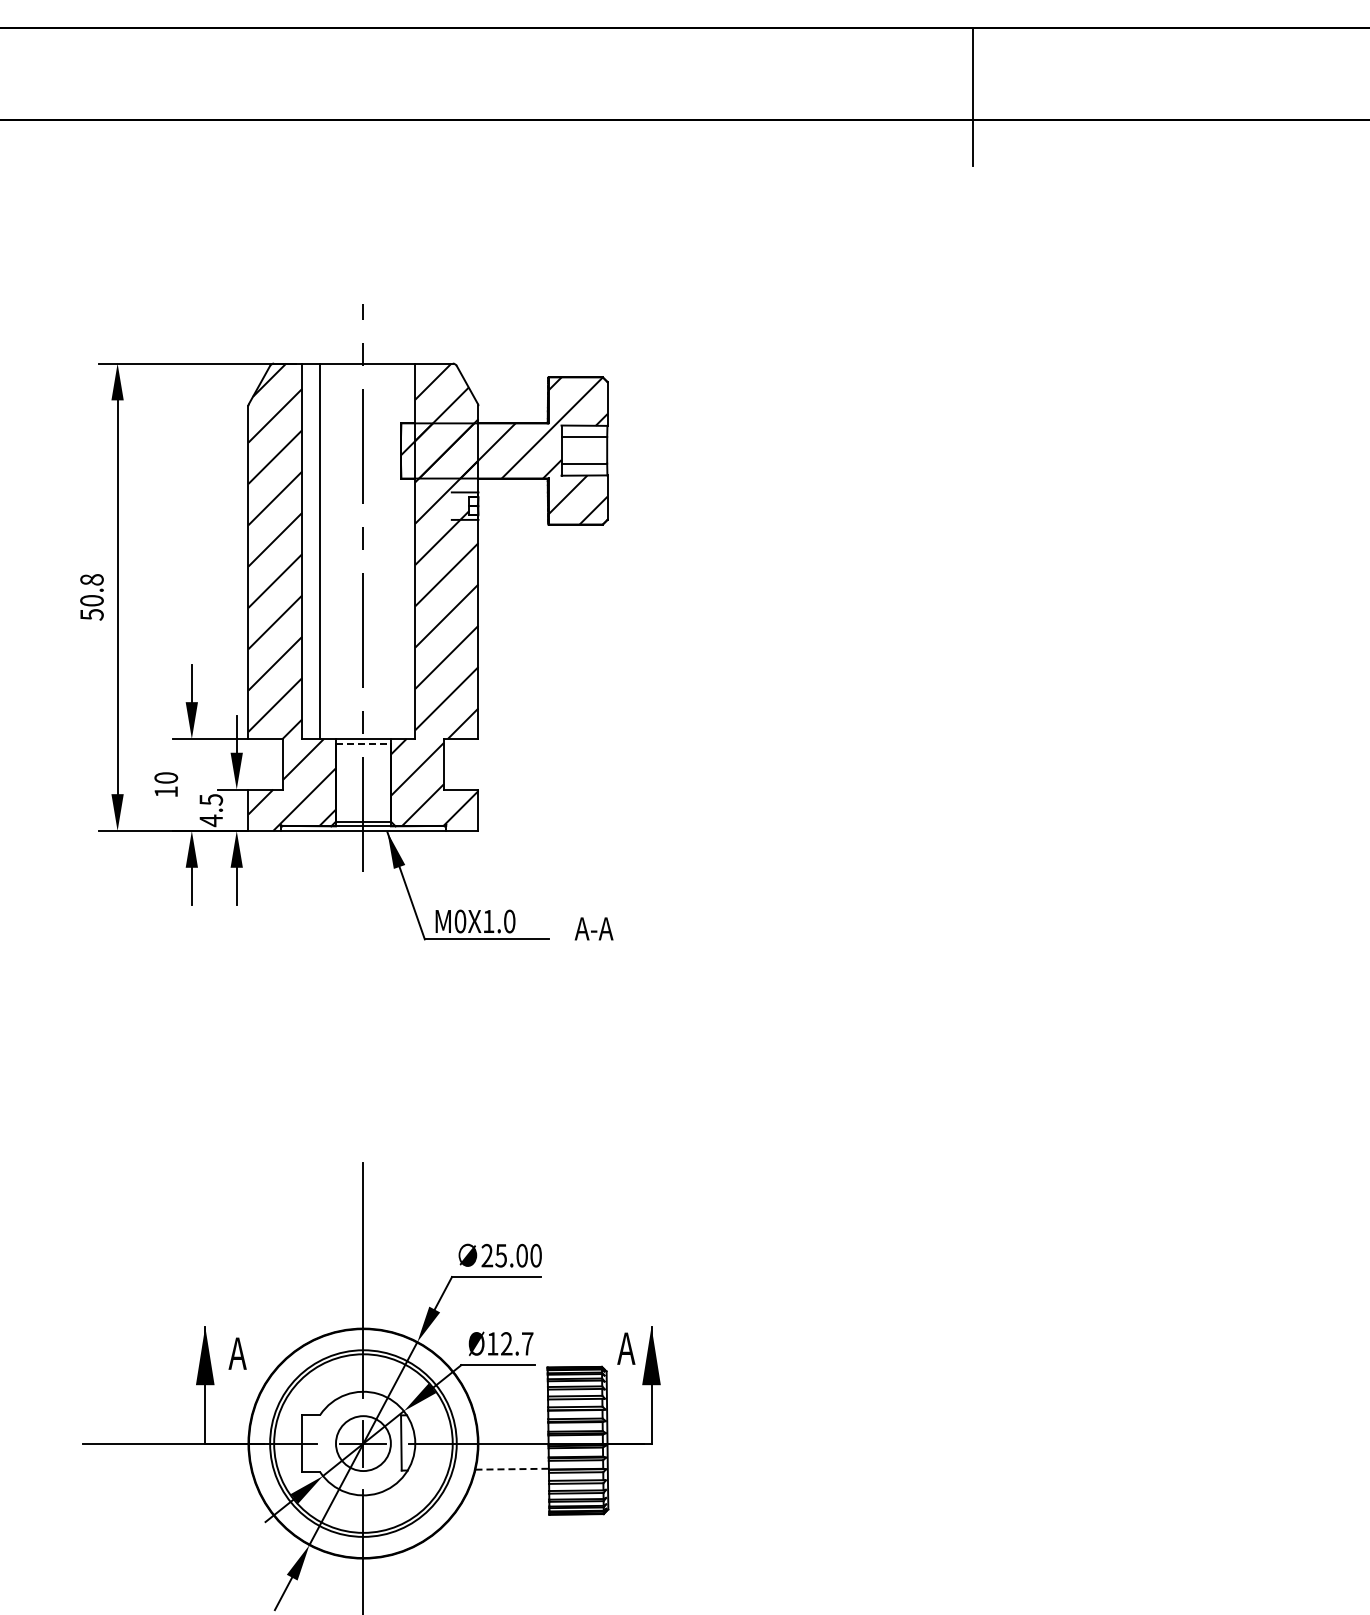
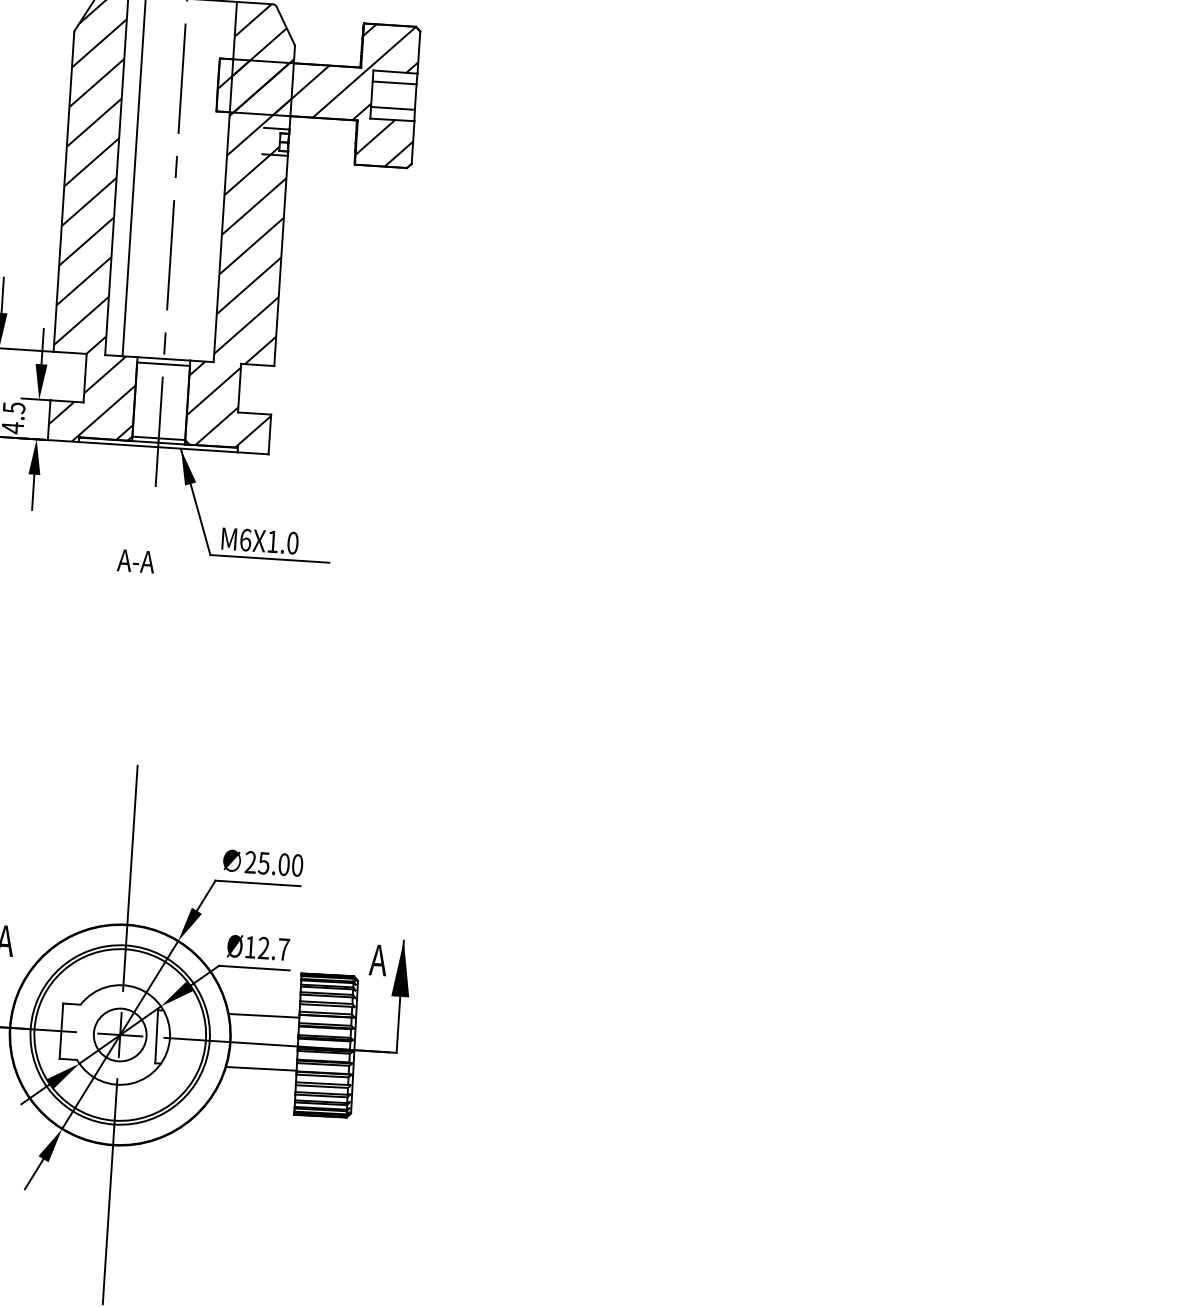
line: (363, 744) -> (163, 364), dashed -> solid
text: (460, 921) -> (245, 540), M0X1.0 -> M6X1.0
text: (593, 928) -> (135, 560), moved
line: (511, 1413) -> (264, 1015), added
line: (512, 1469) -> (261, 1069), dashed -> solid

